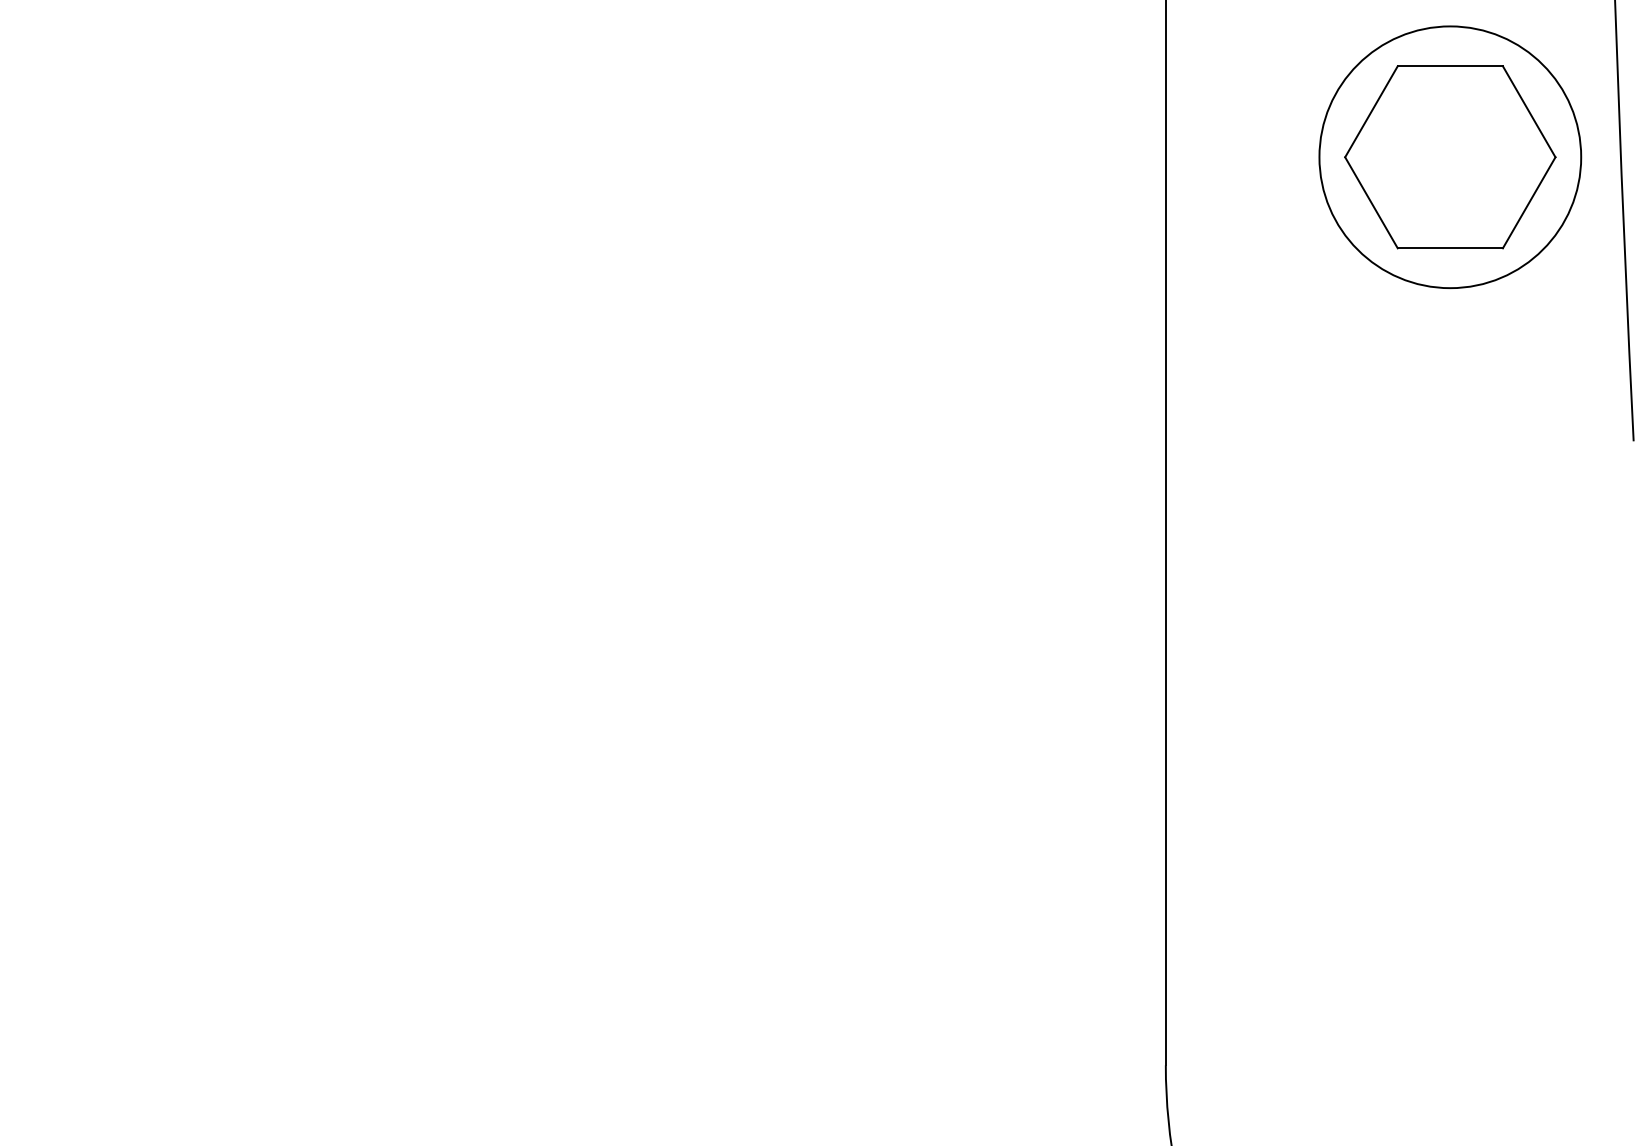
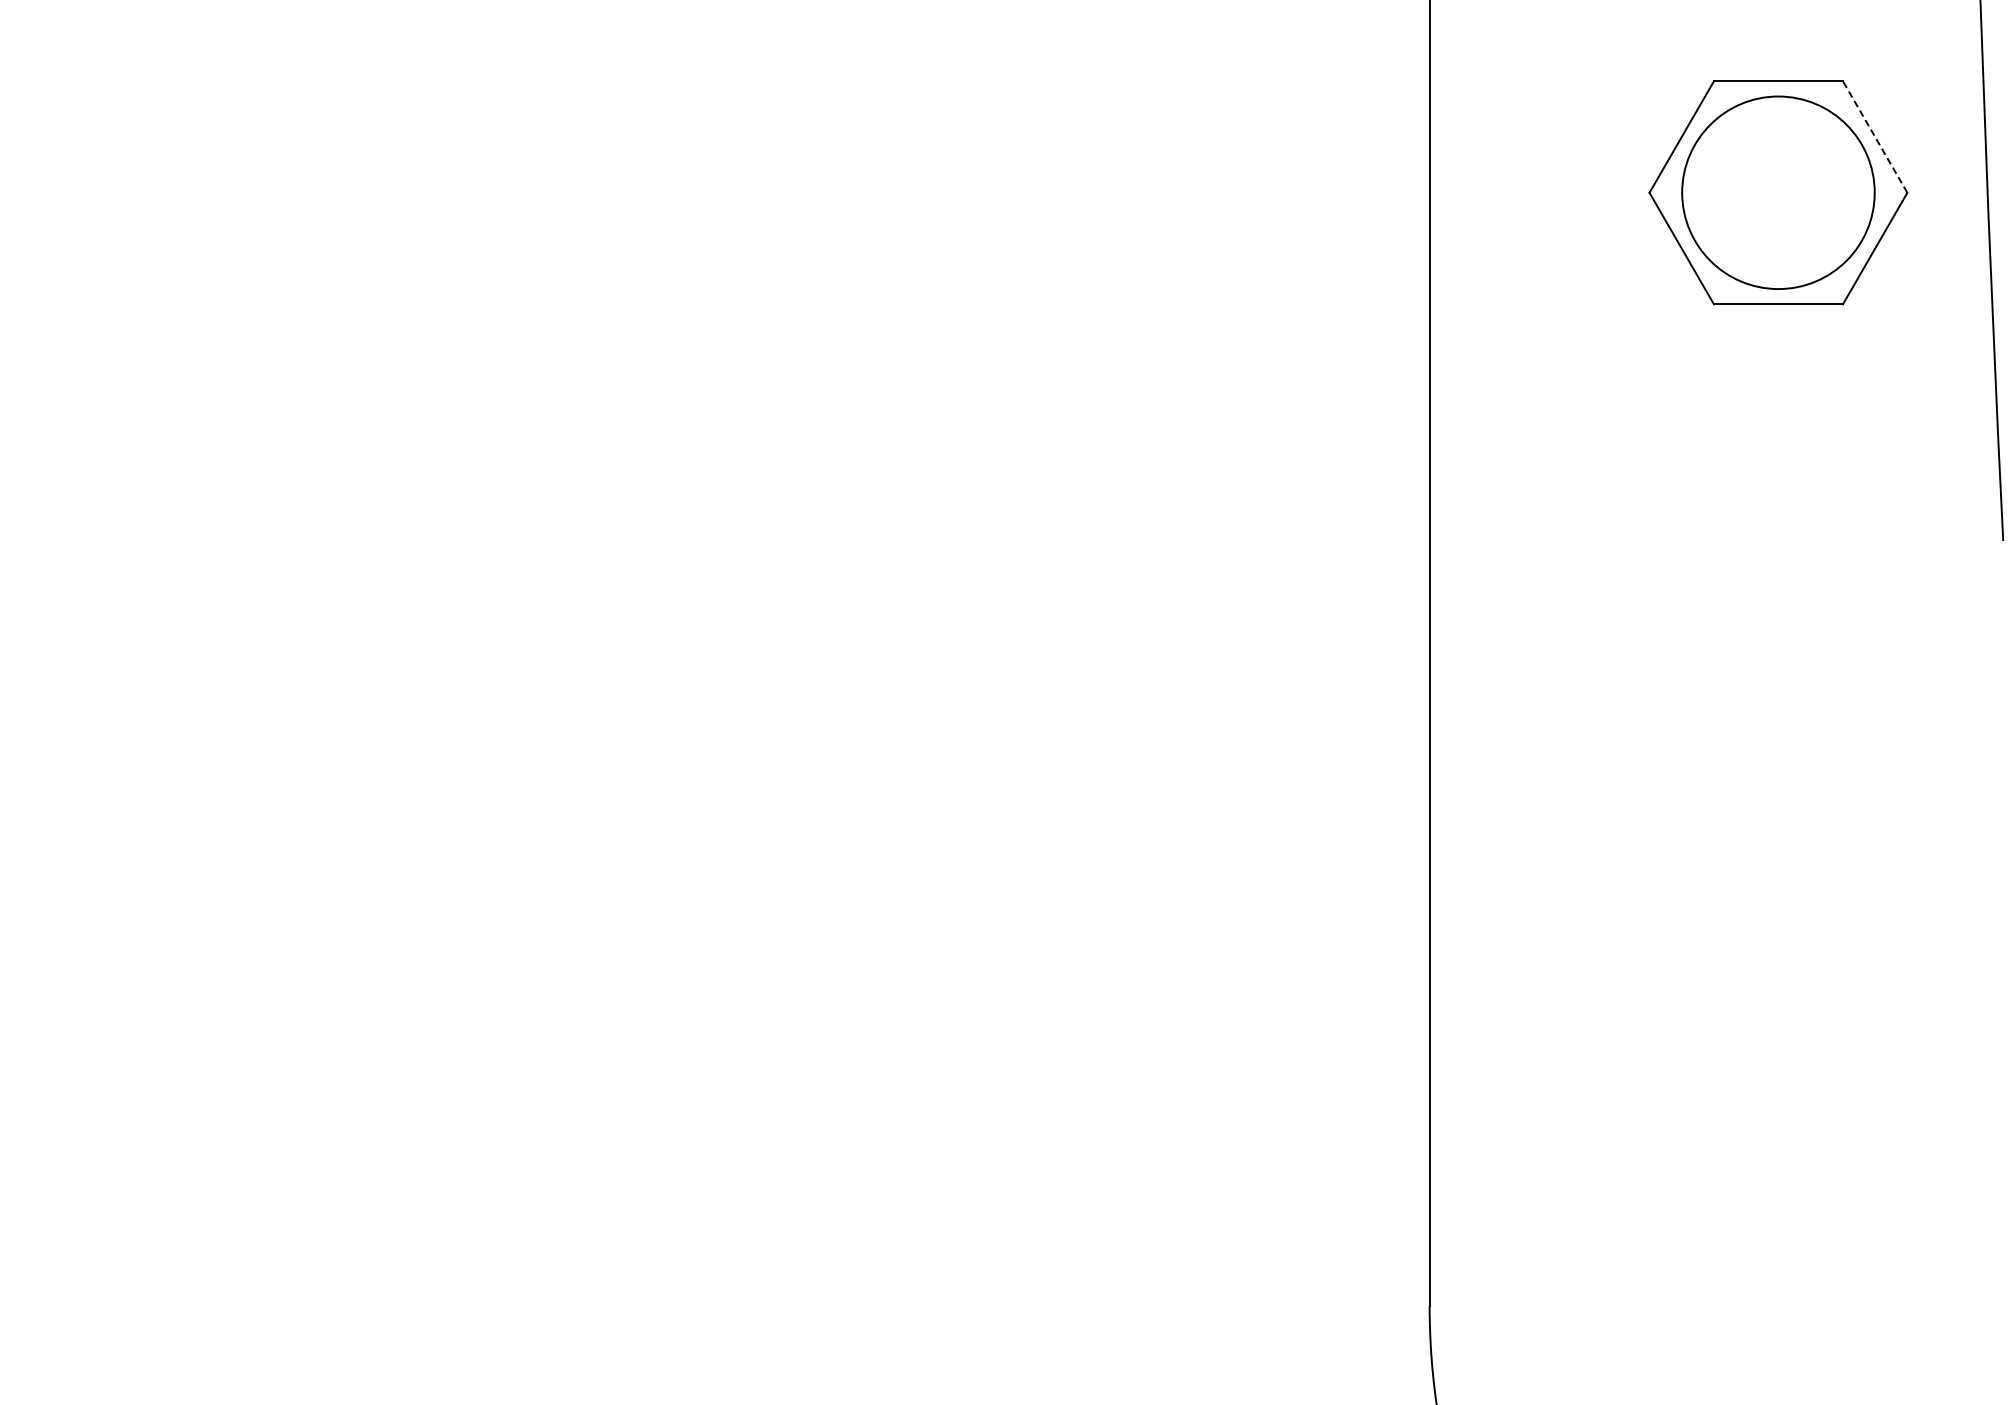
line: (1528, 111) -> (1874, 136), solid -> dashed
circle: (1450, 157) -> (1778, 192), size x0.6

